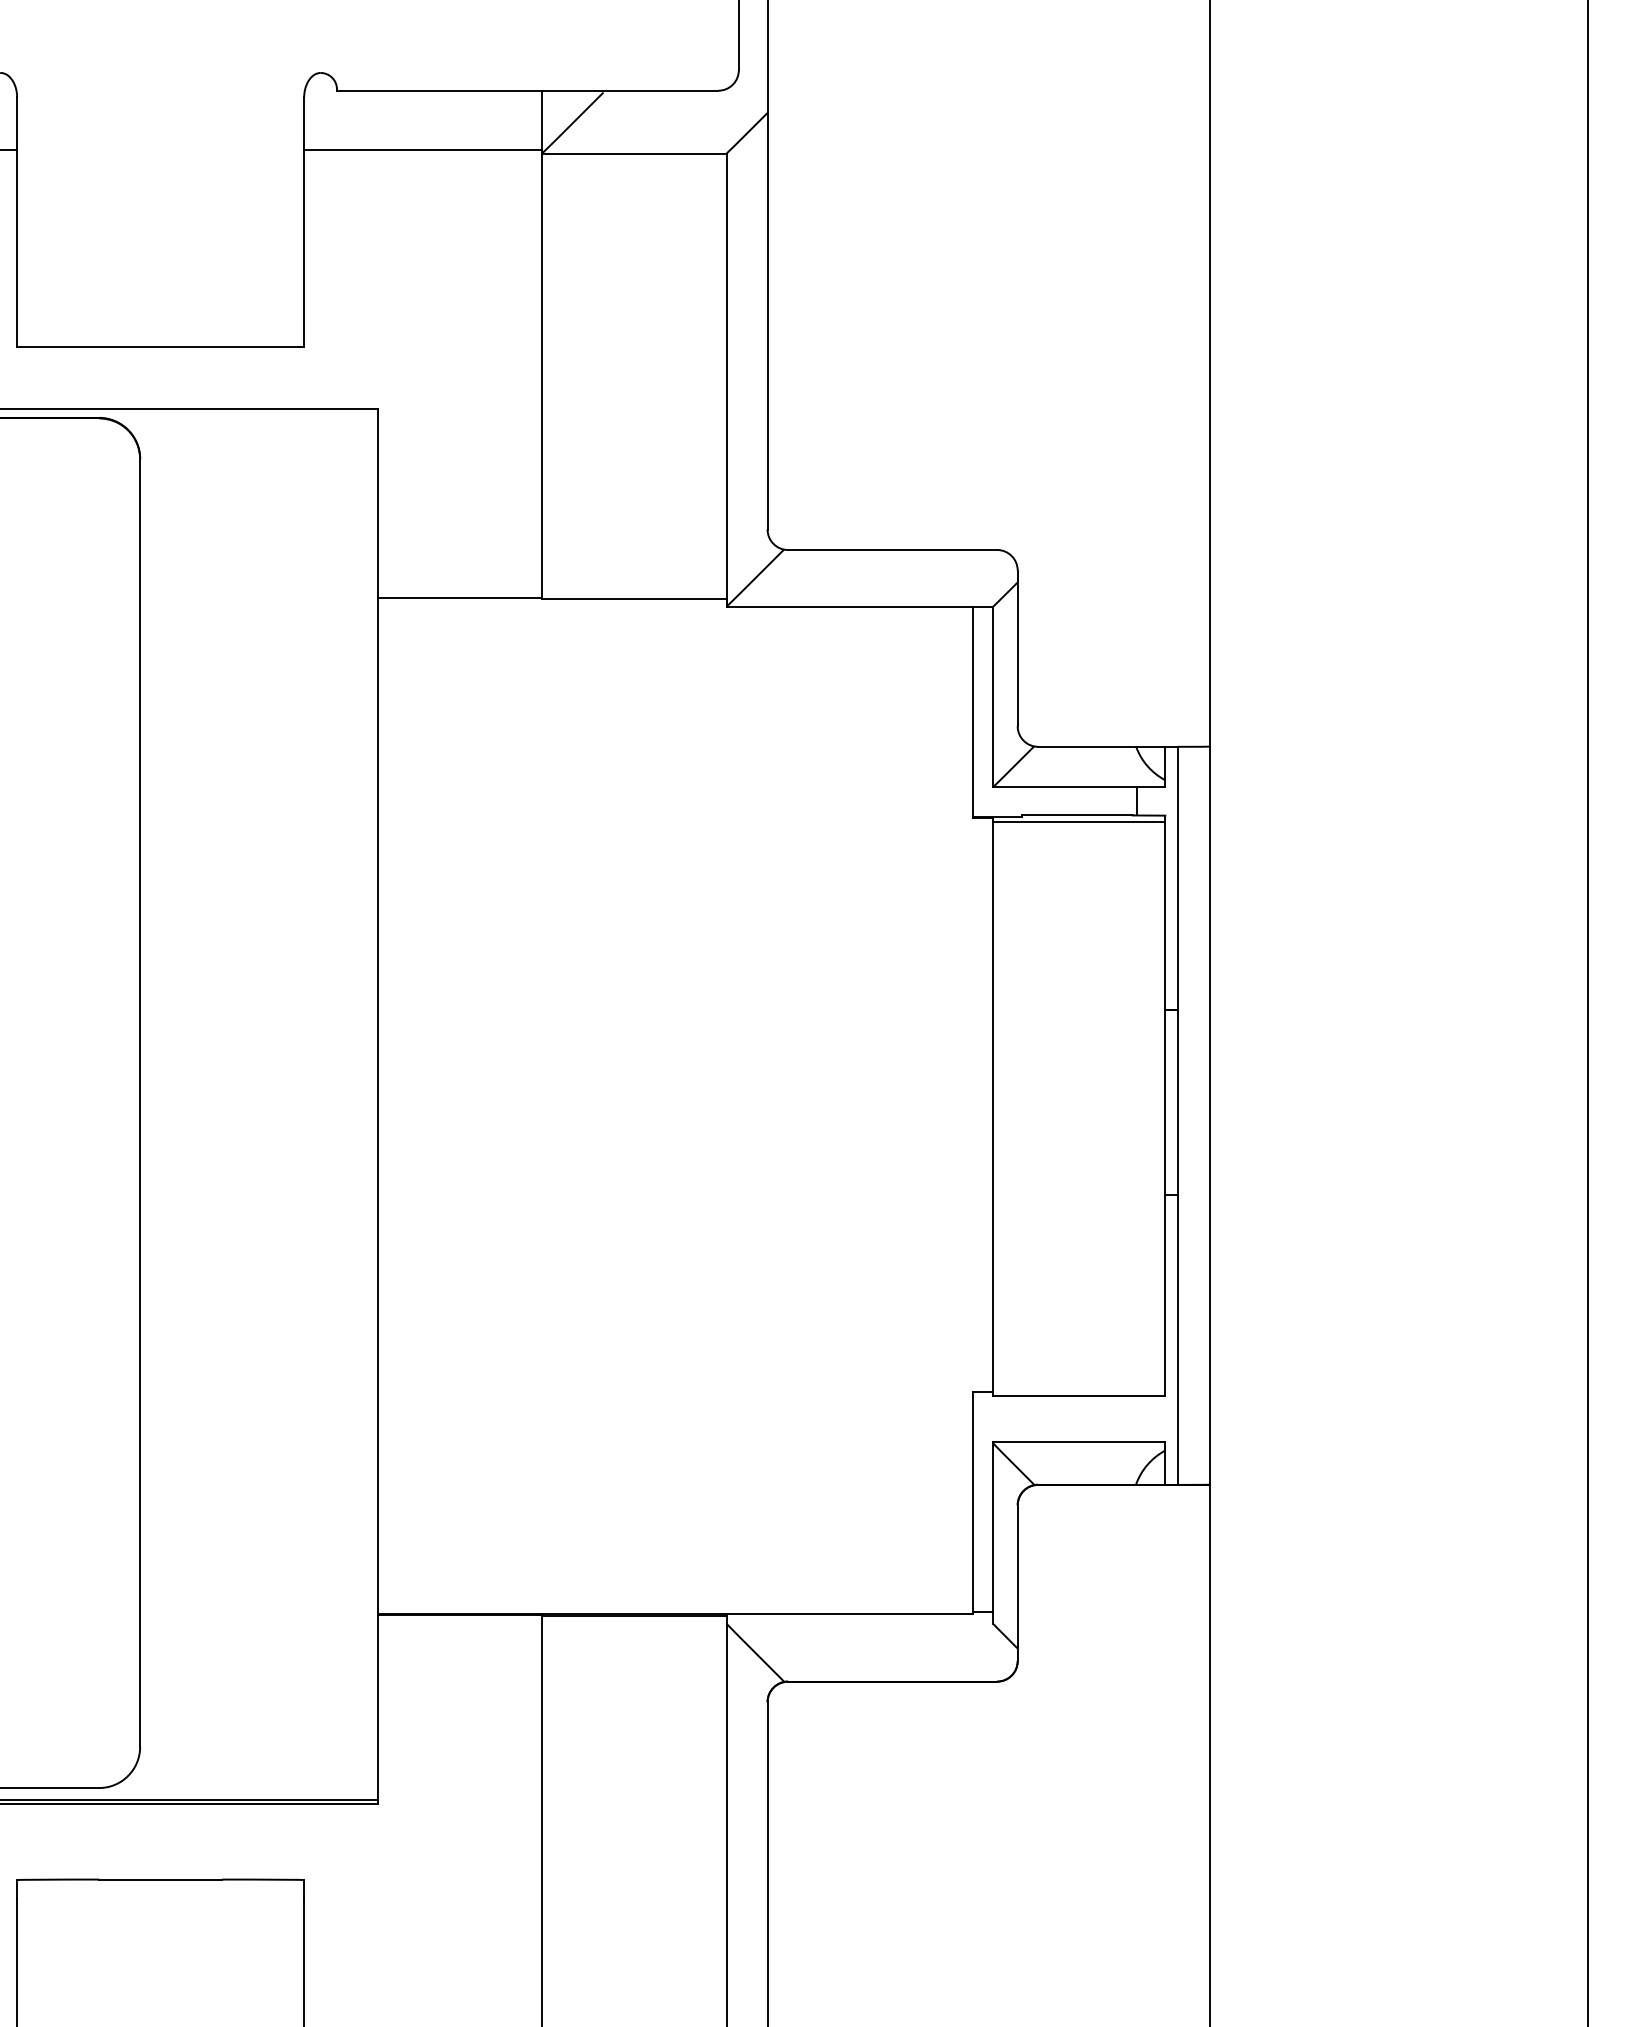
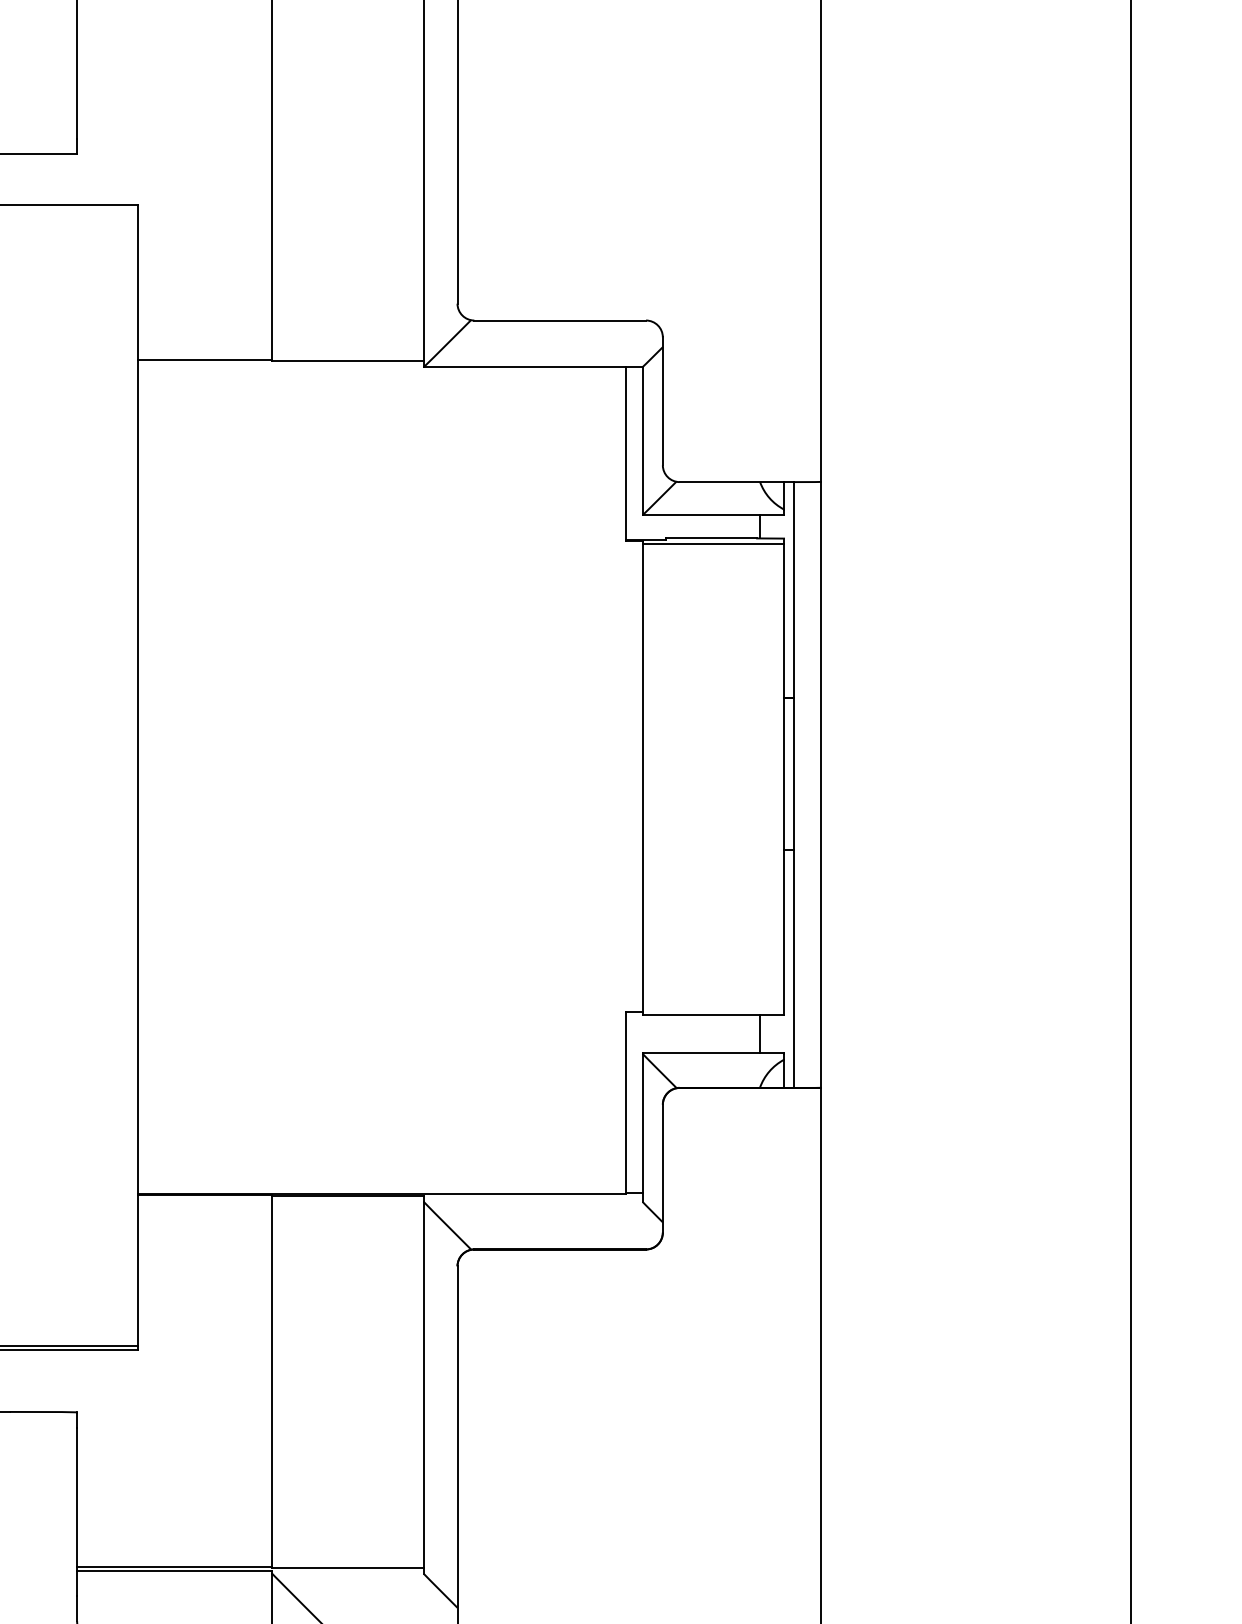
line: (1136, 1419) -> (760, 1034), added

